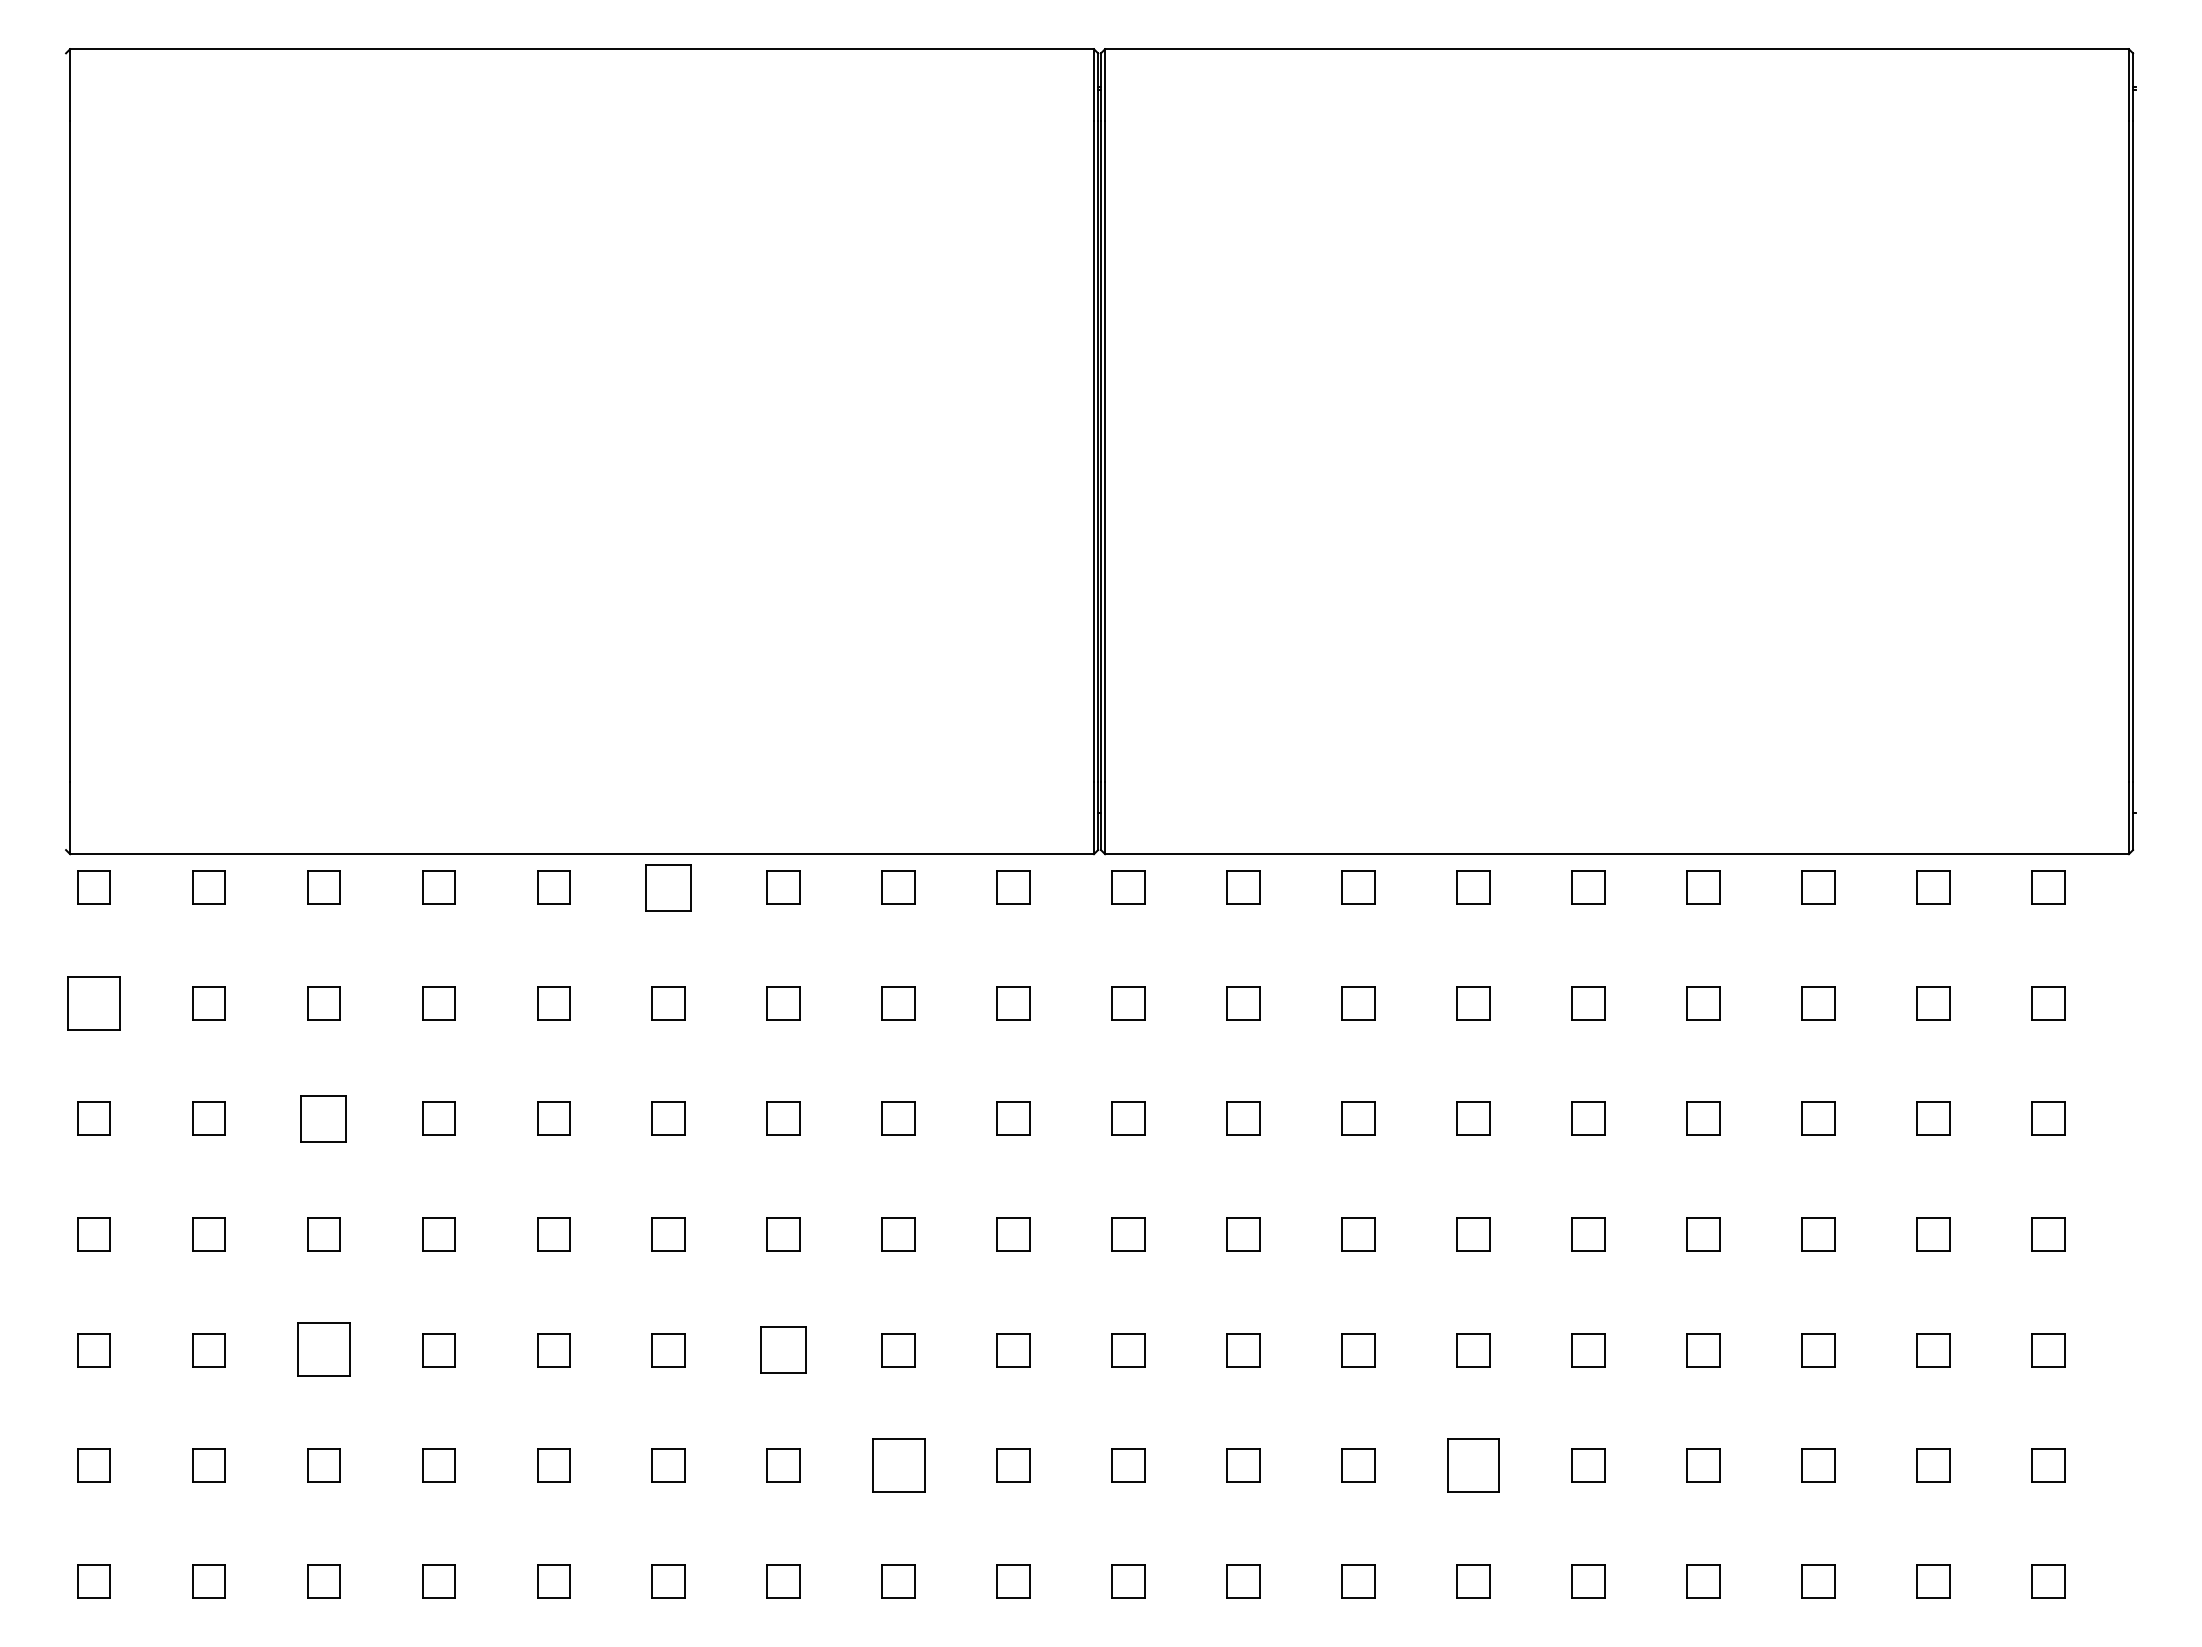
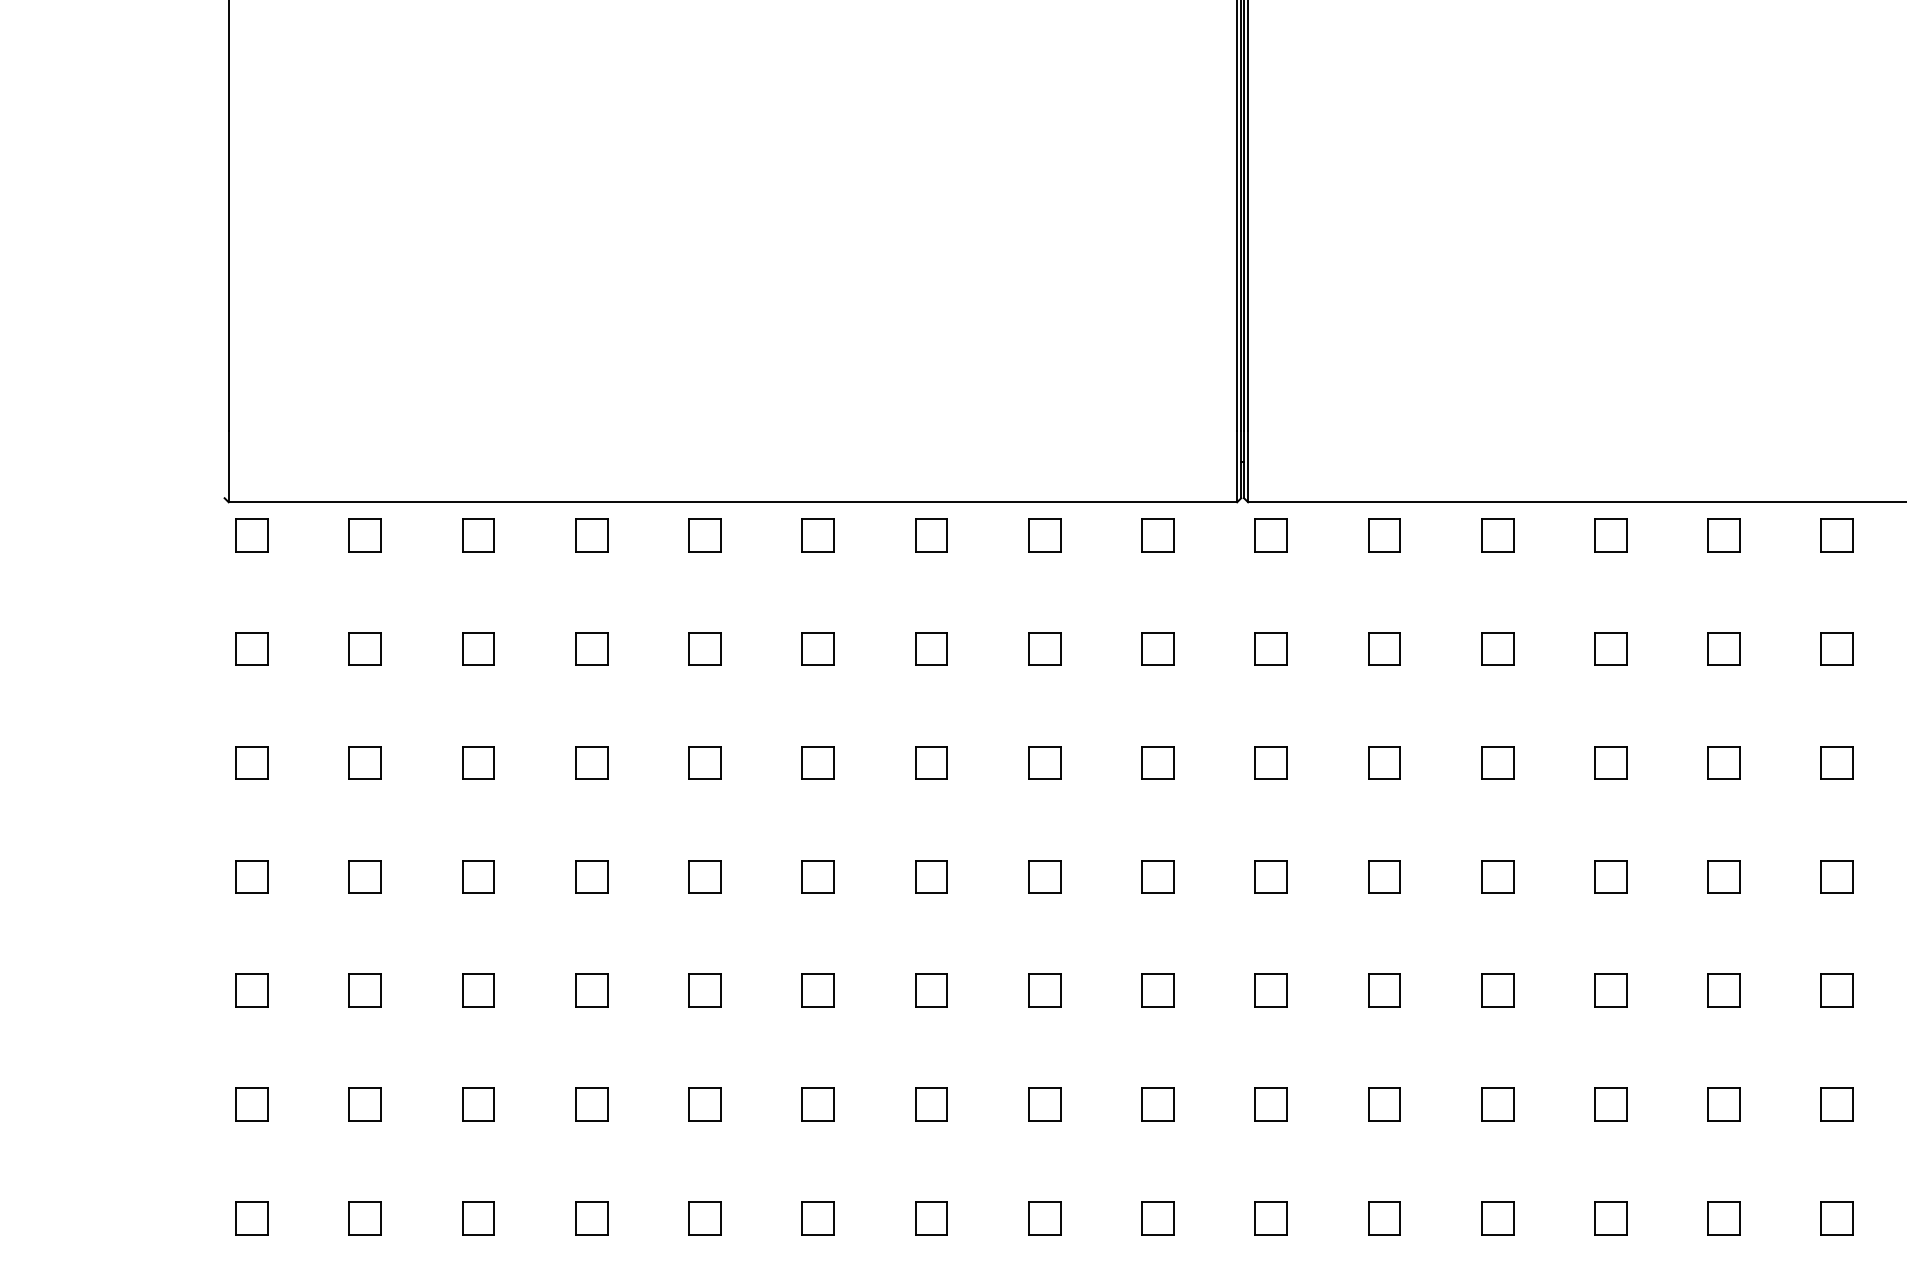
part: (668, 887) -> (818, 535), size x0.71
part: (93, 1003) -> (251, 649), size x0.62
part: (323, 1118) -> (478, 762), size x0.71
part: (323, 1350) -> (478, 991), size x0.62
part: (783, 1350) -> (931, 991), size x0.71
part: (898, 1465) -> (1044, 1104), size x0.62
part: (1473, 1465) -> (1610, 1104), size x0.62

